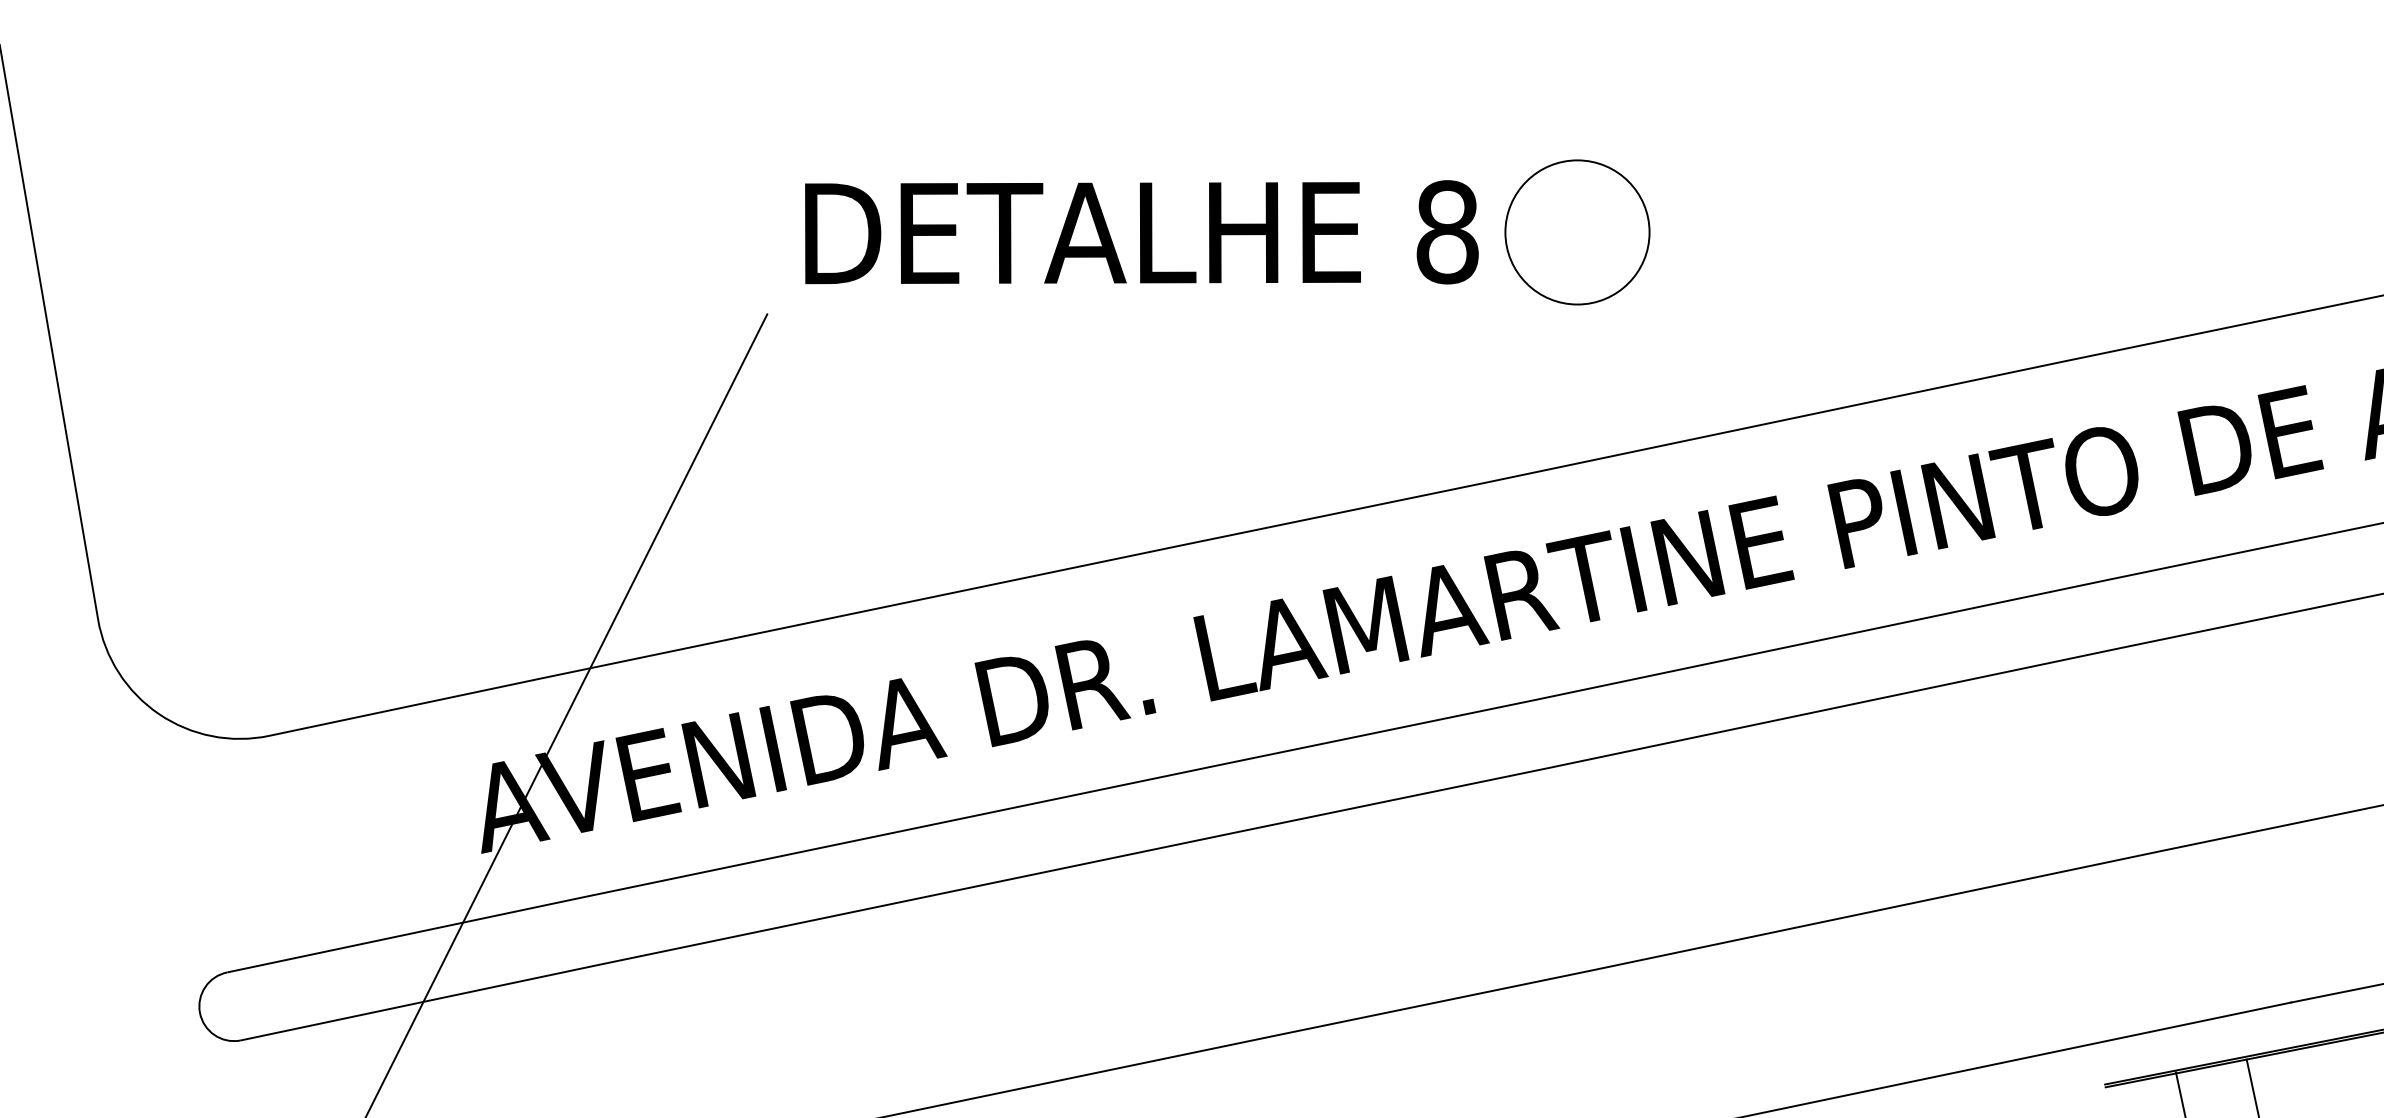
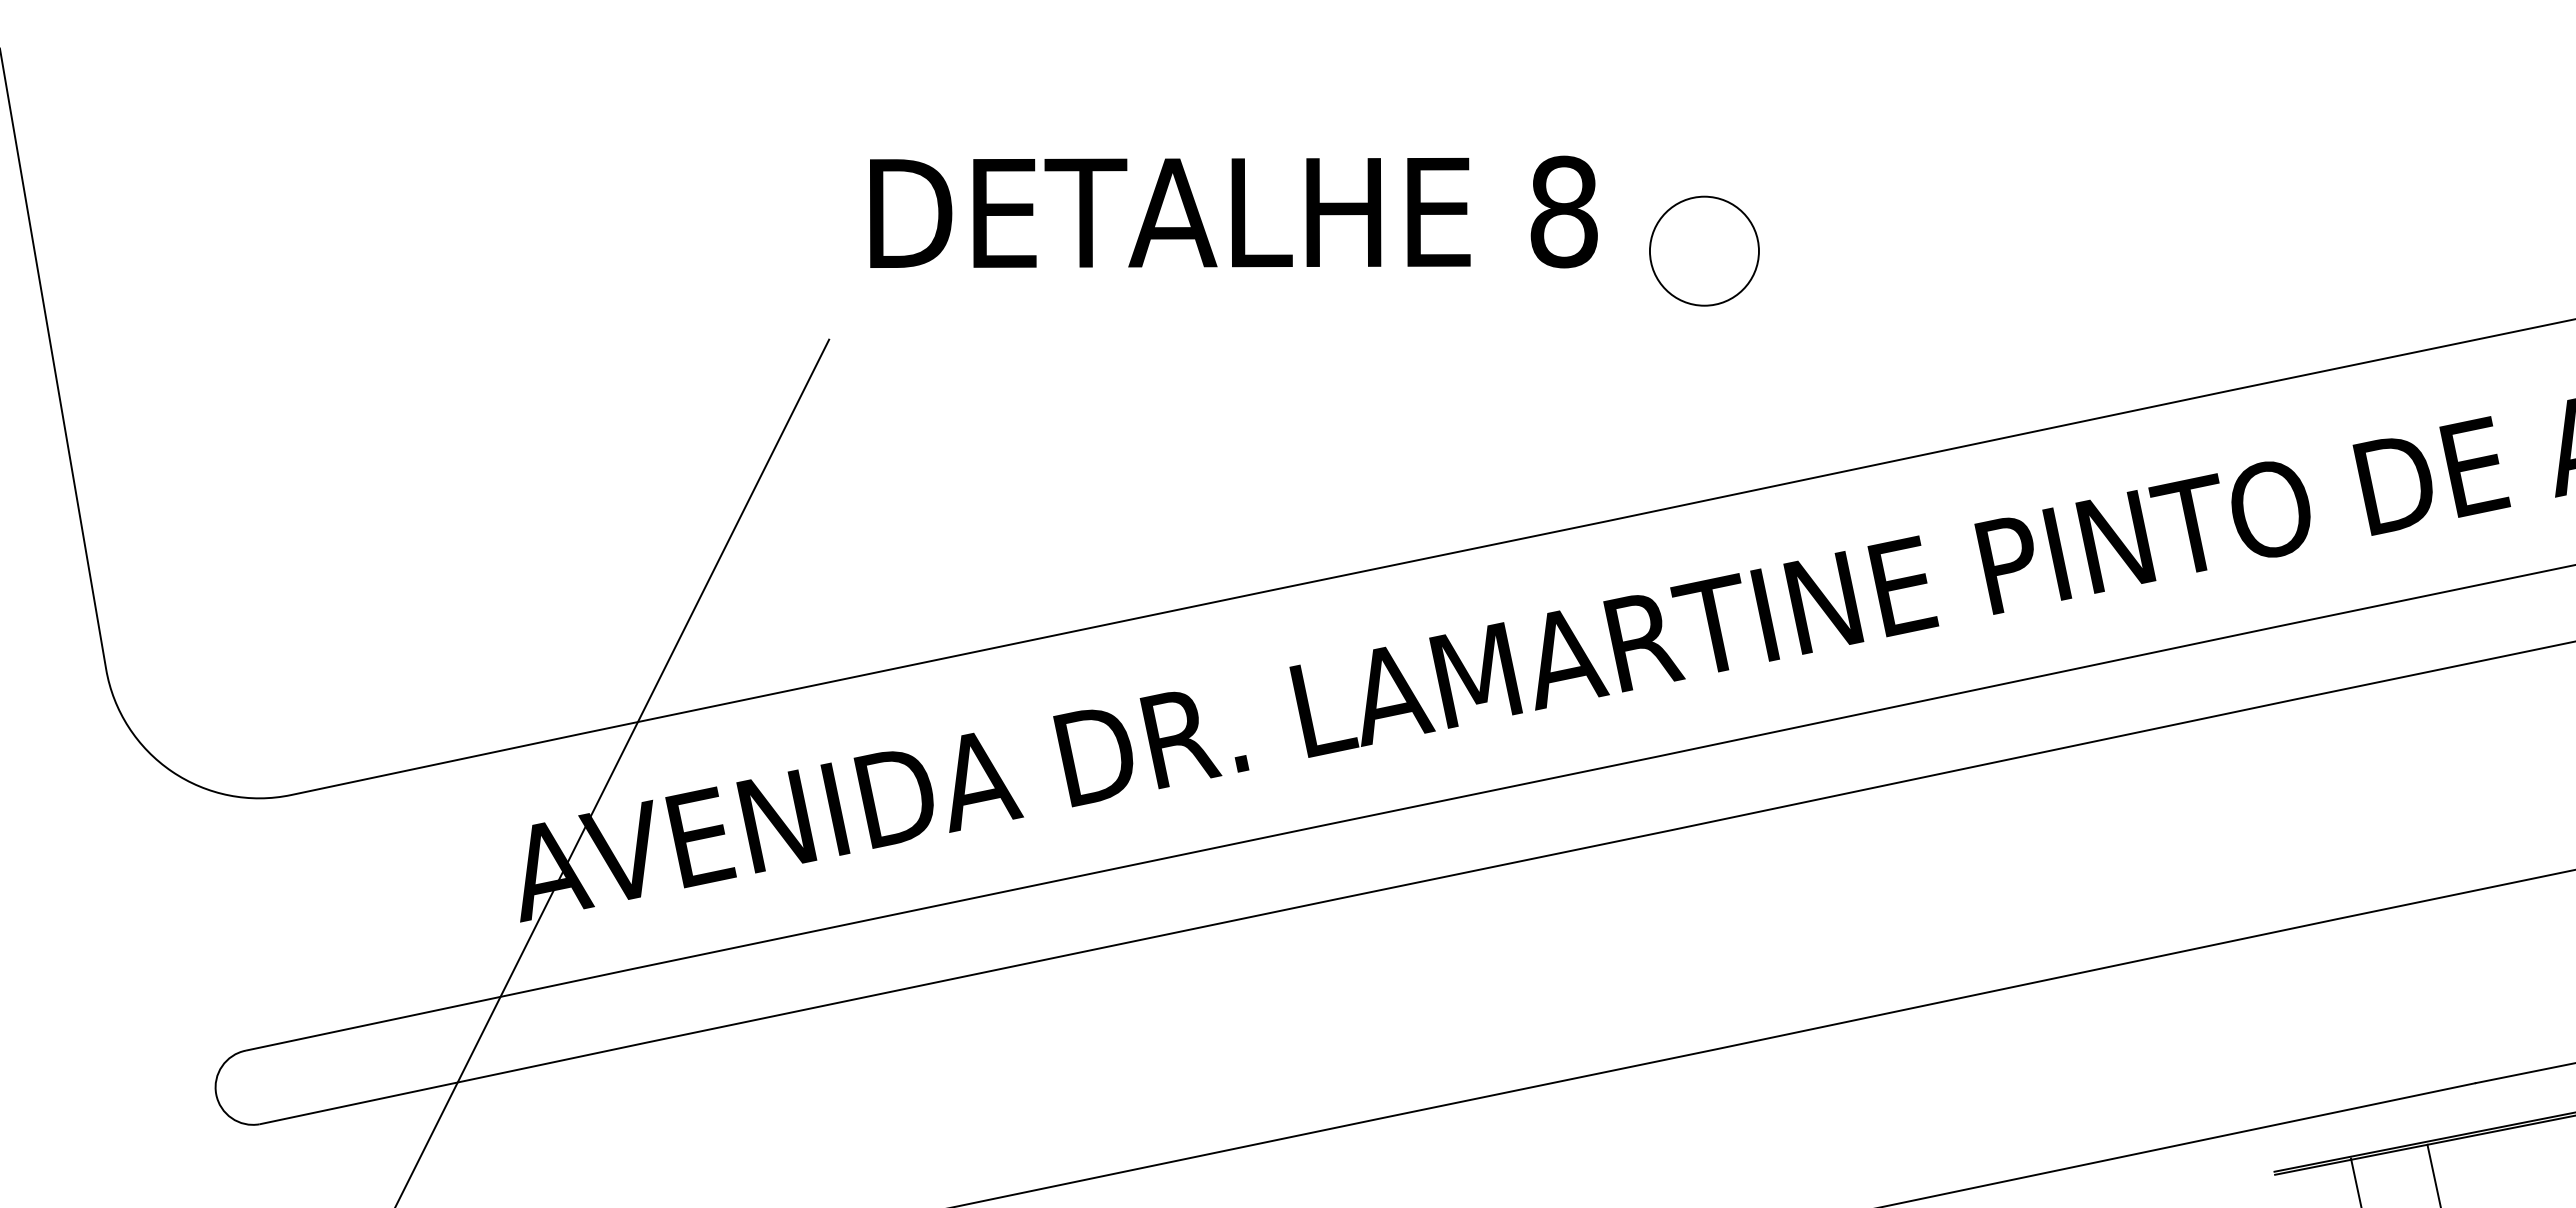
text: (1141, 231) -> (1233, 211), moved
circle: (1577, 232) -> (1704, 251), size x0.7

